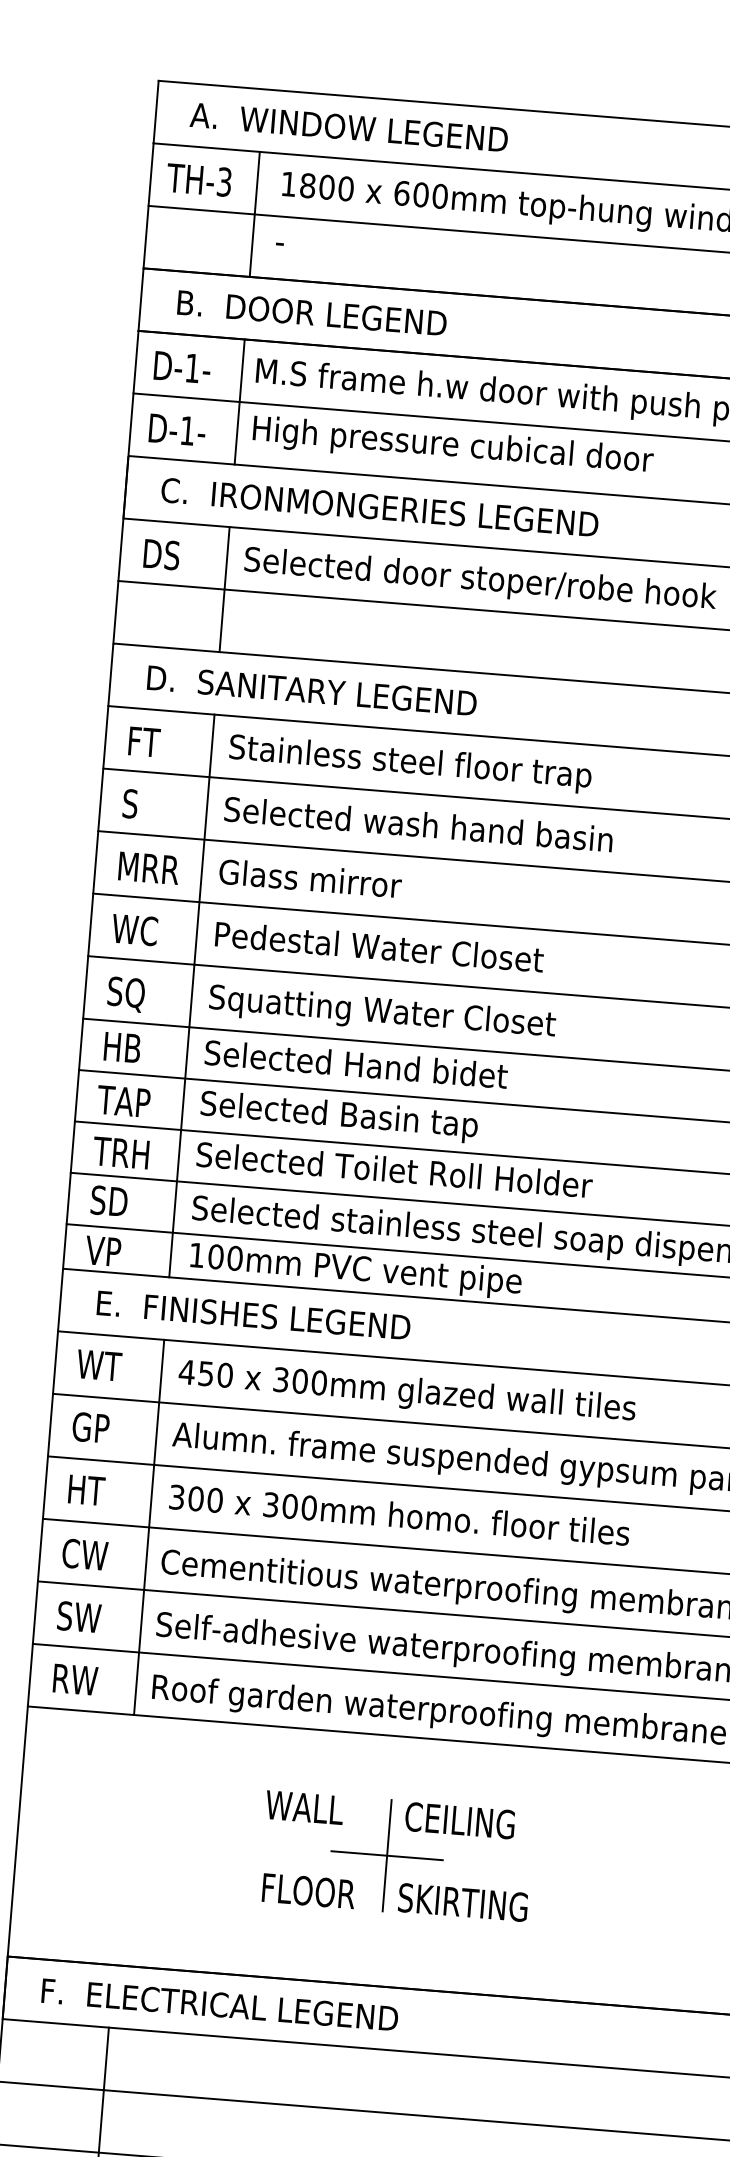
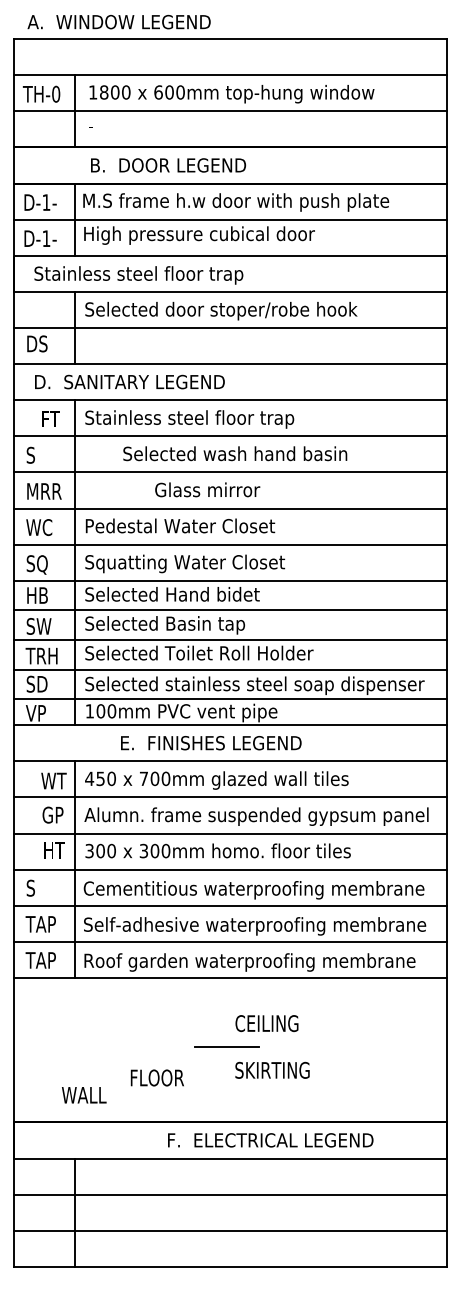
text: (348, 126) -> (118, 21), moved
text: (225, 180) -> (56, 93), TH-3 -> TH-0
text: (312, 313) -> (168, 165), moved
text: (379, 510) -> (160, 275), C.  IRONMONGERIES LEGEND -> Stainless steel floor trap
text: (162, 553) -> (37, 343), moved
text: (143, 740) -> (50, 418), moved
text: (419, 823) -> (235, 453), moved
text: (310, 877) -> (207, 489), moved
text: (123, 1101) -> (40, 626), TAP -> SW
text: (254, 1316) -> (211, 743), moved
text: (98, 1364) -> (53, 780), moved
text: (280, 1379) -> (143, 778), 300mm -> 700mm
text: (90, 1426) -> (52, 814), moved
text: (86, 1490) -> (54, 850), moved
text: (85, 1553) -> (39, 887), CW -> S
text: (81, 1615) -> (40, 923), SW -> TAP
text: (76, 1679) -> (40, 960), RW -> TAP
text: (305, 1808) -> (84, 1095), moved
line: (386, 1854) -> (226, 1046), removed
text: (307, 1890) -> (156, 1077), moved
text: (219, 2005) -> (270, 1140), moved

